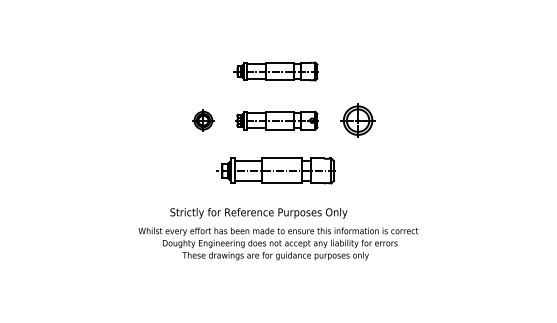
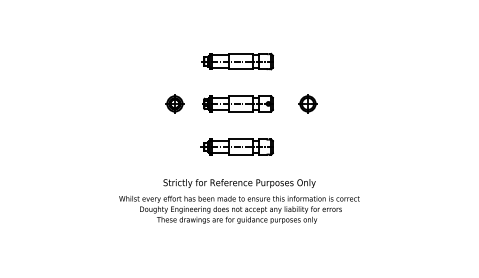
part: (357, 120) -> (307, 103), size x0.62
part: (275, 170) -> (236, 146), size x0.71
text: (258, 213) -> (239, 183), moved

